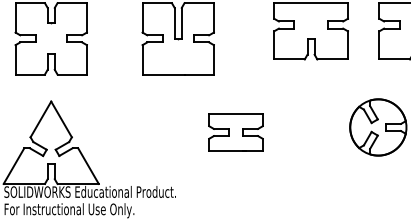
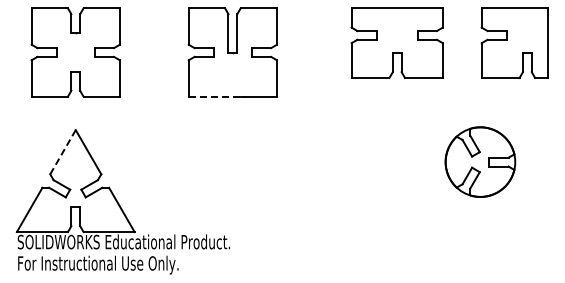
line: (163, 74) -> (214, 96), solid -> dashed
line: (41, 119) -> (63, 152), solid -> dashed
part: (236, 132) -> (304, 168), removed

